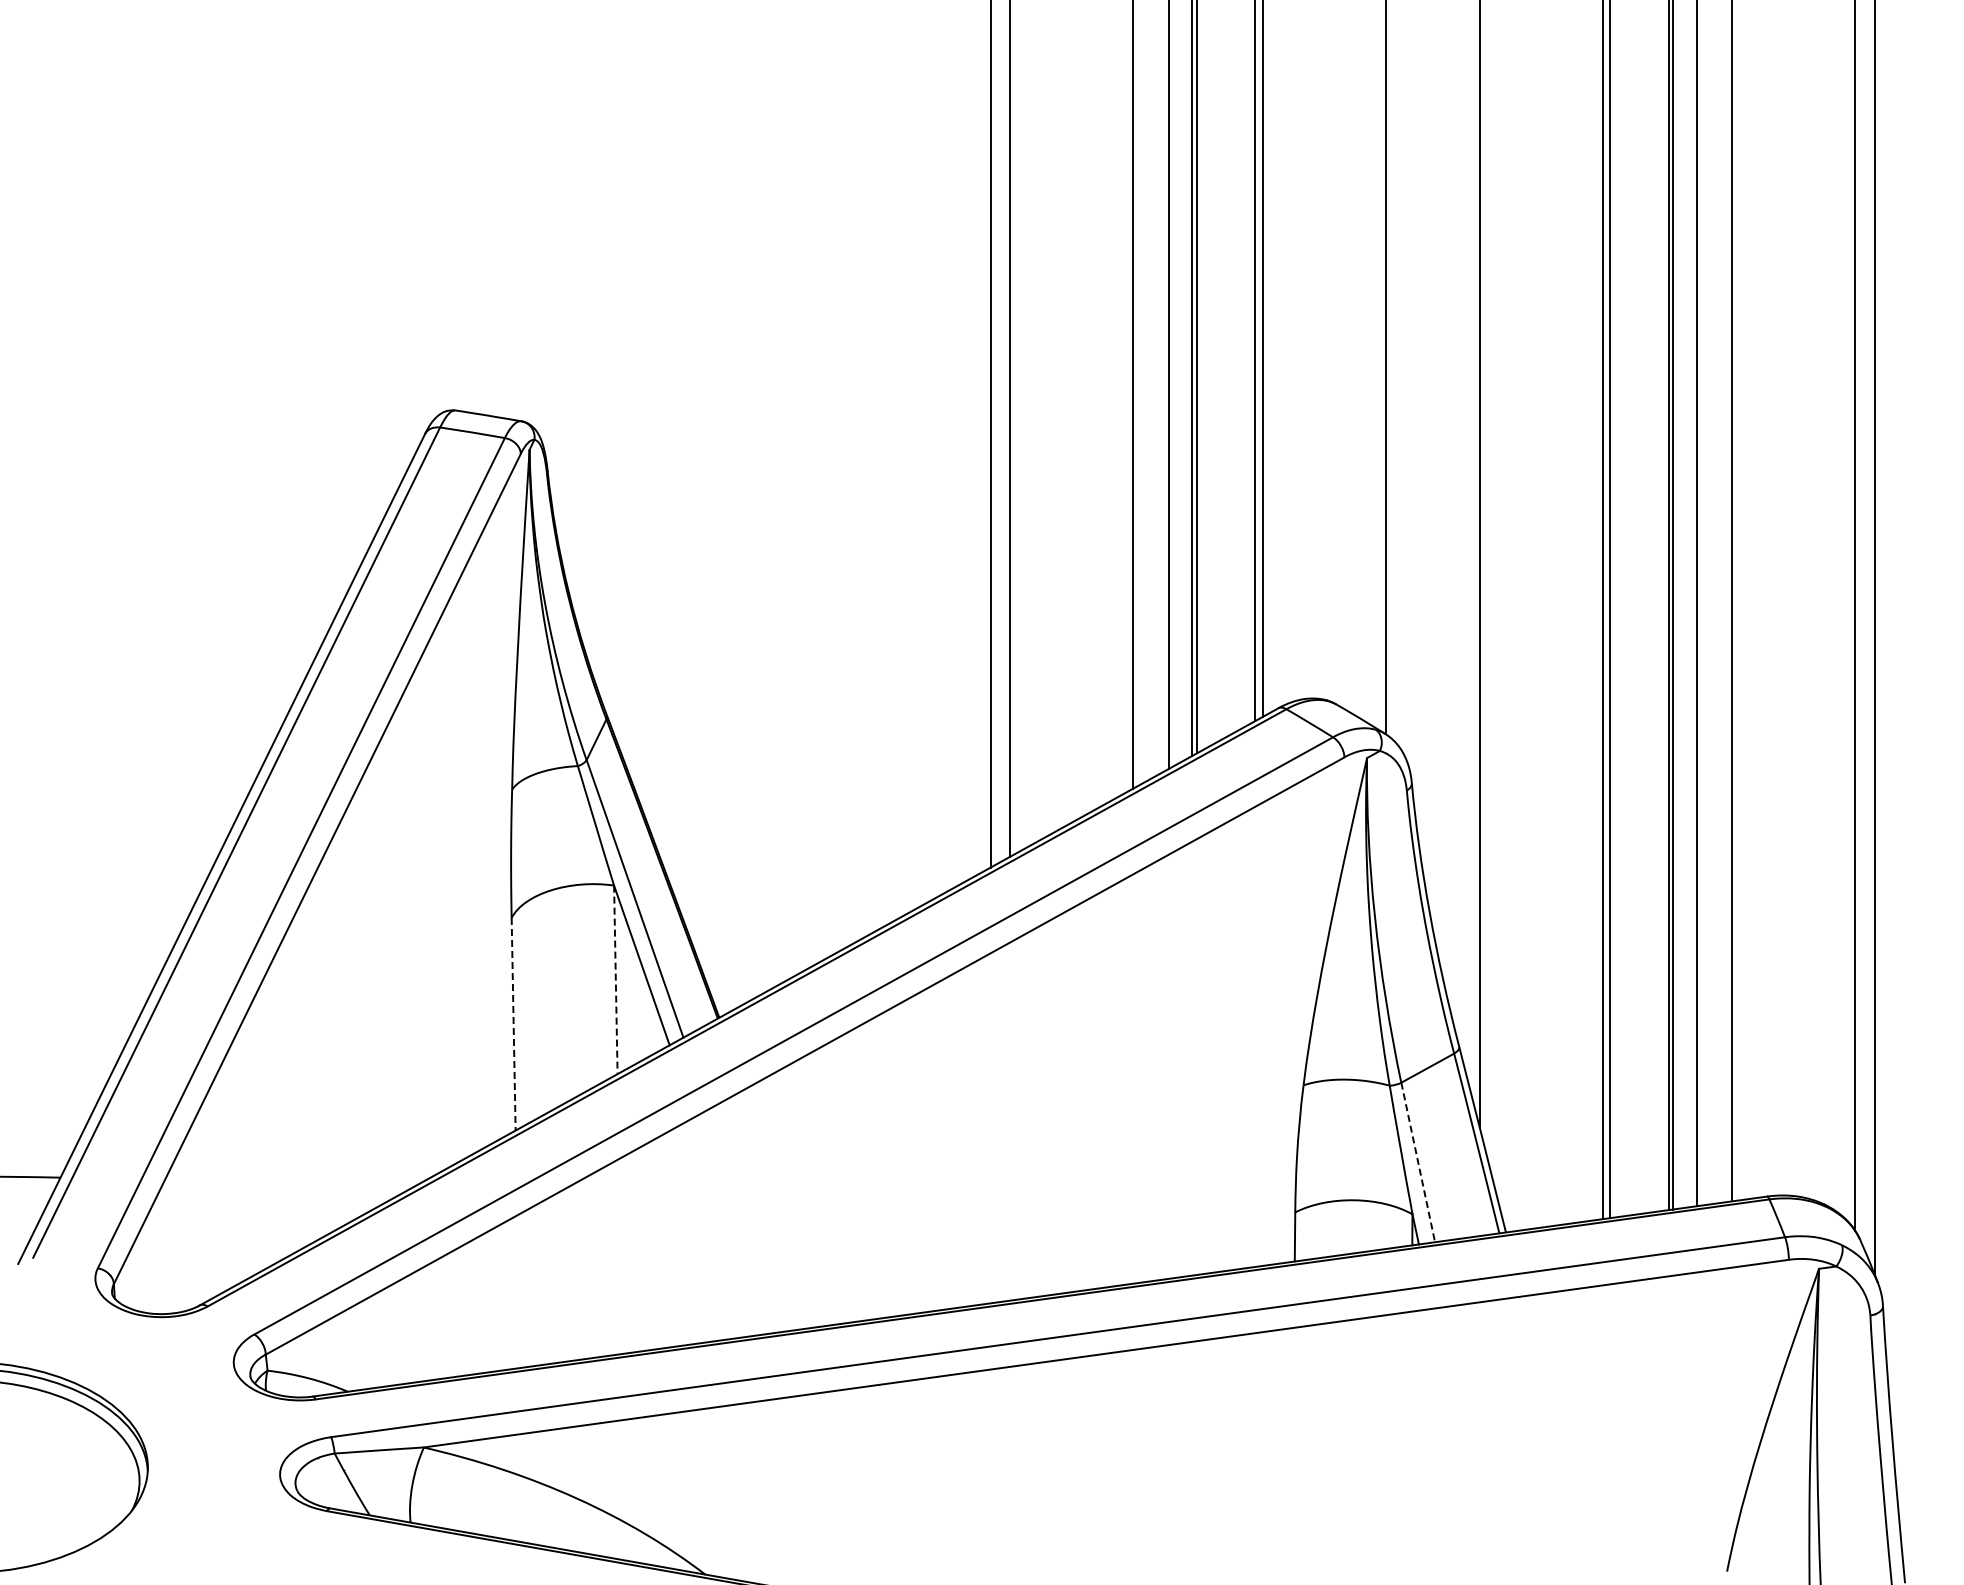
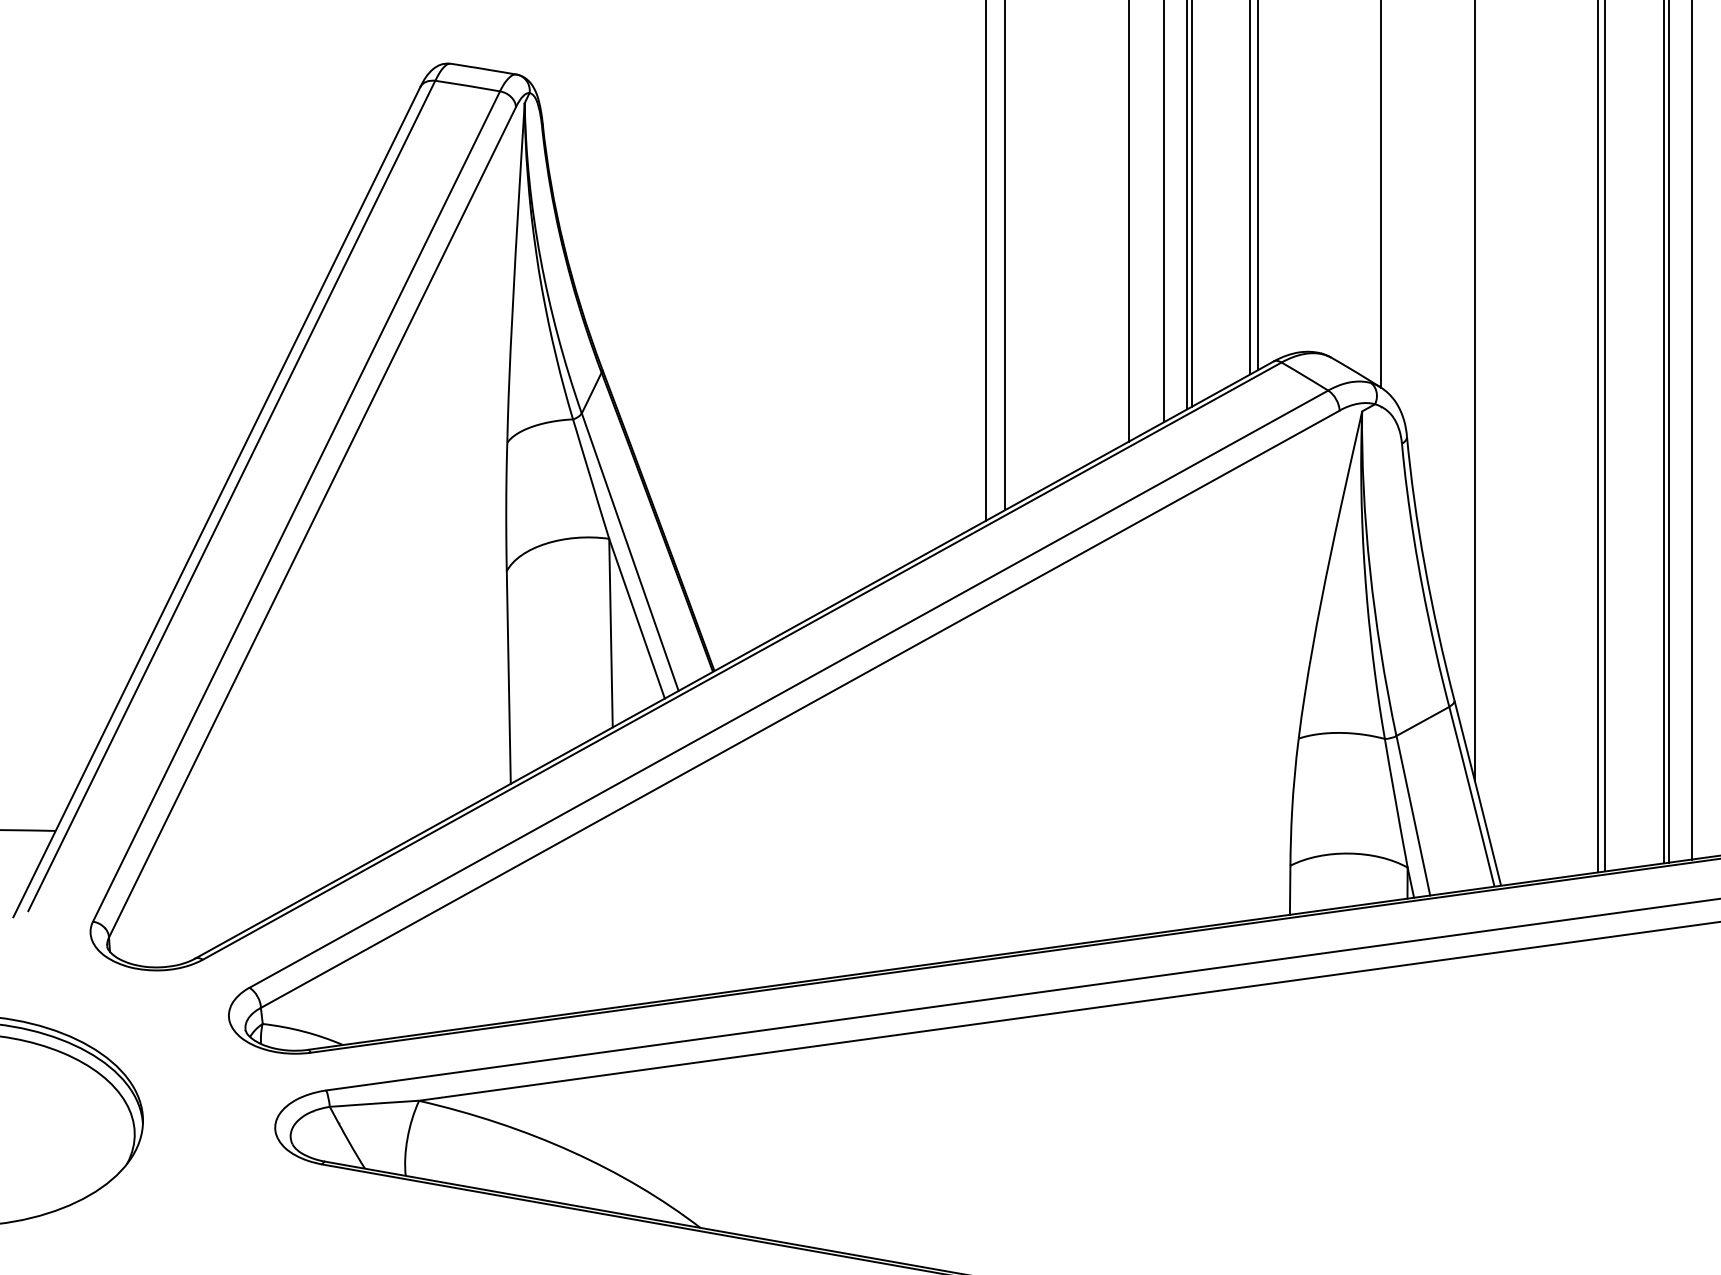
line: (615, 980) -> (610, 633), dashed -> solid
line: (513, 1024) -> (508, 677), dashed -> solid
line: (1418, 1162) -> (1413, 815), dashed -> solid

